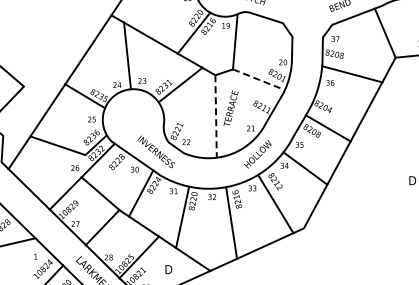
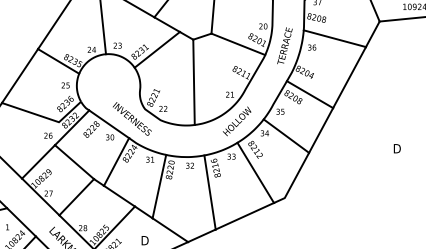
line: (259, 79) -> (238, 44), dashed -> solid
text: (230, 107) -> (284, 45), moved
line: (216, 117) -> (194, 83), dashed -> solid

